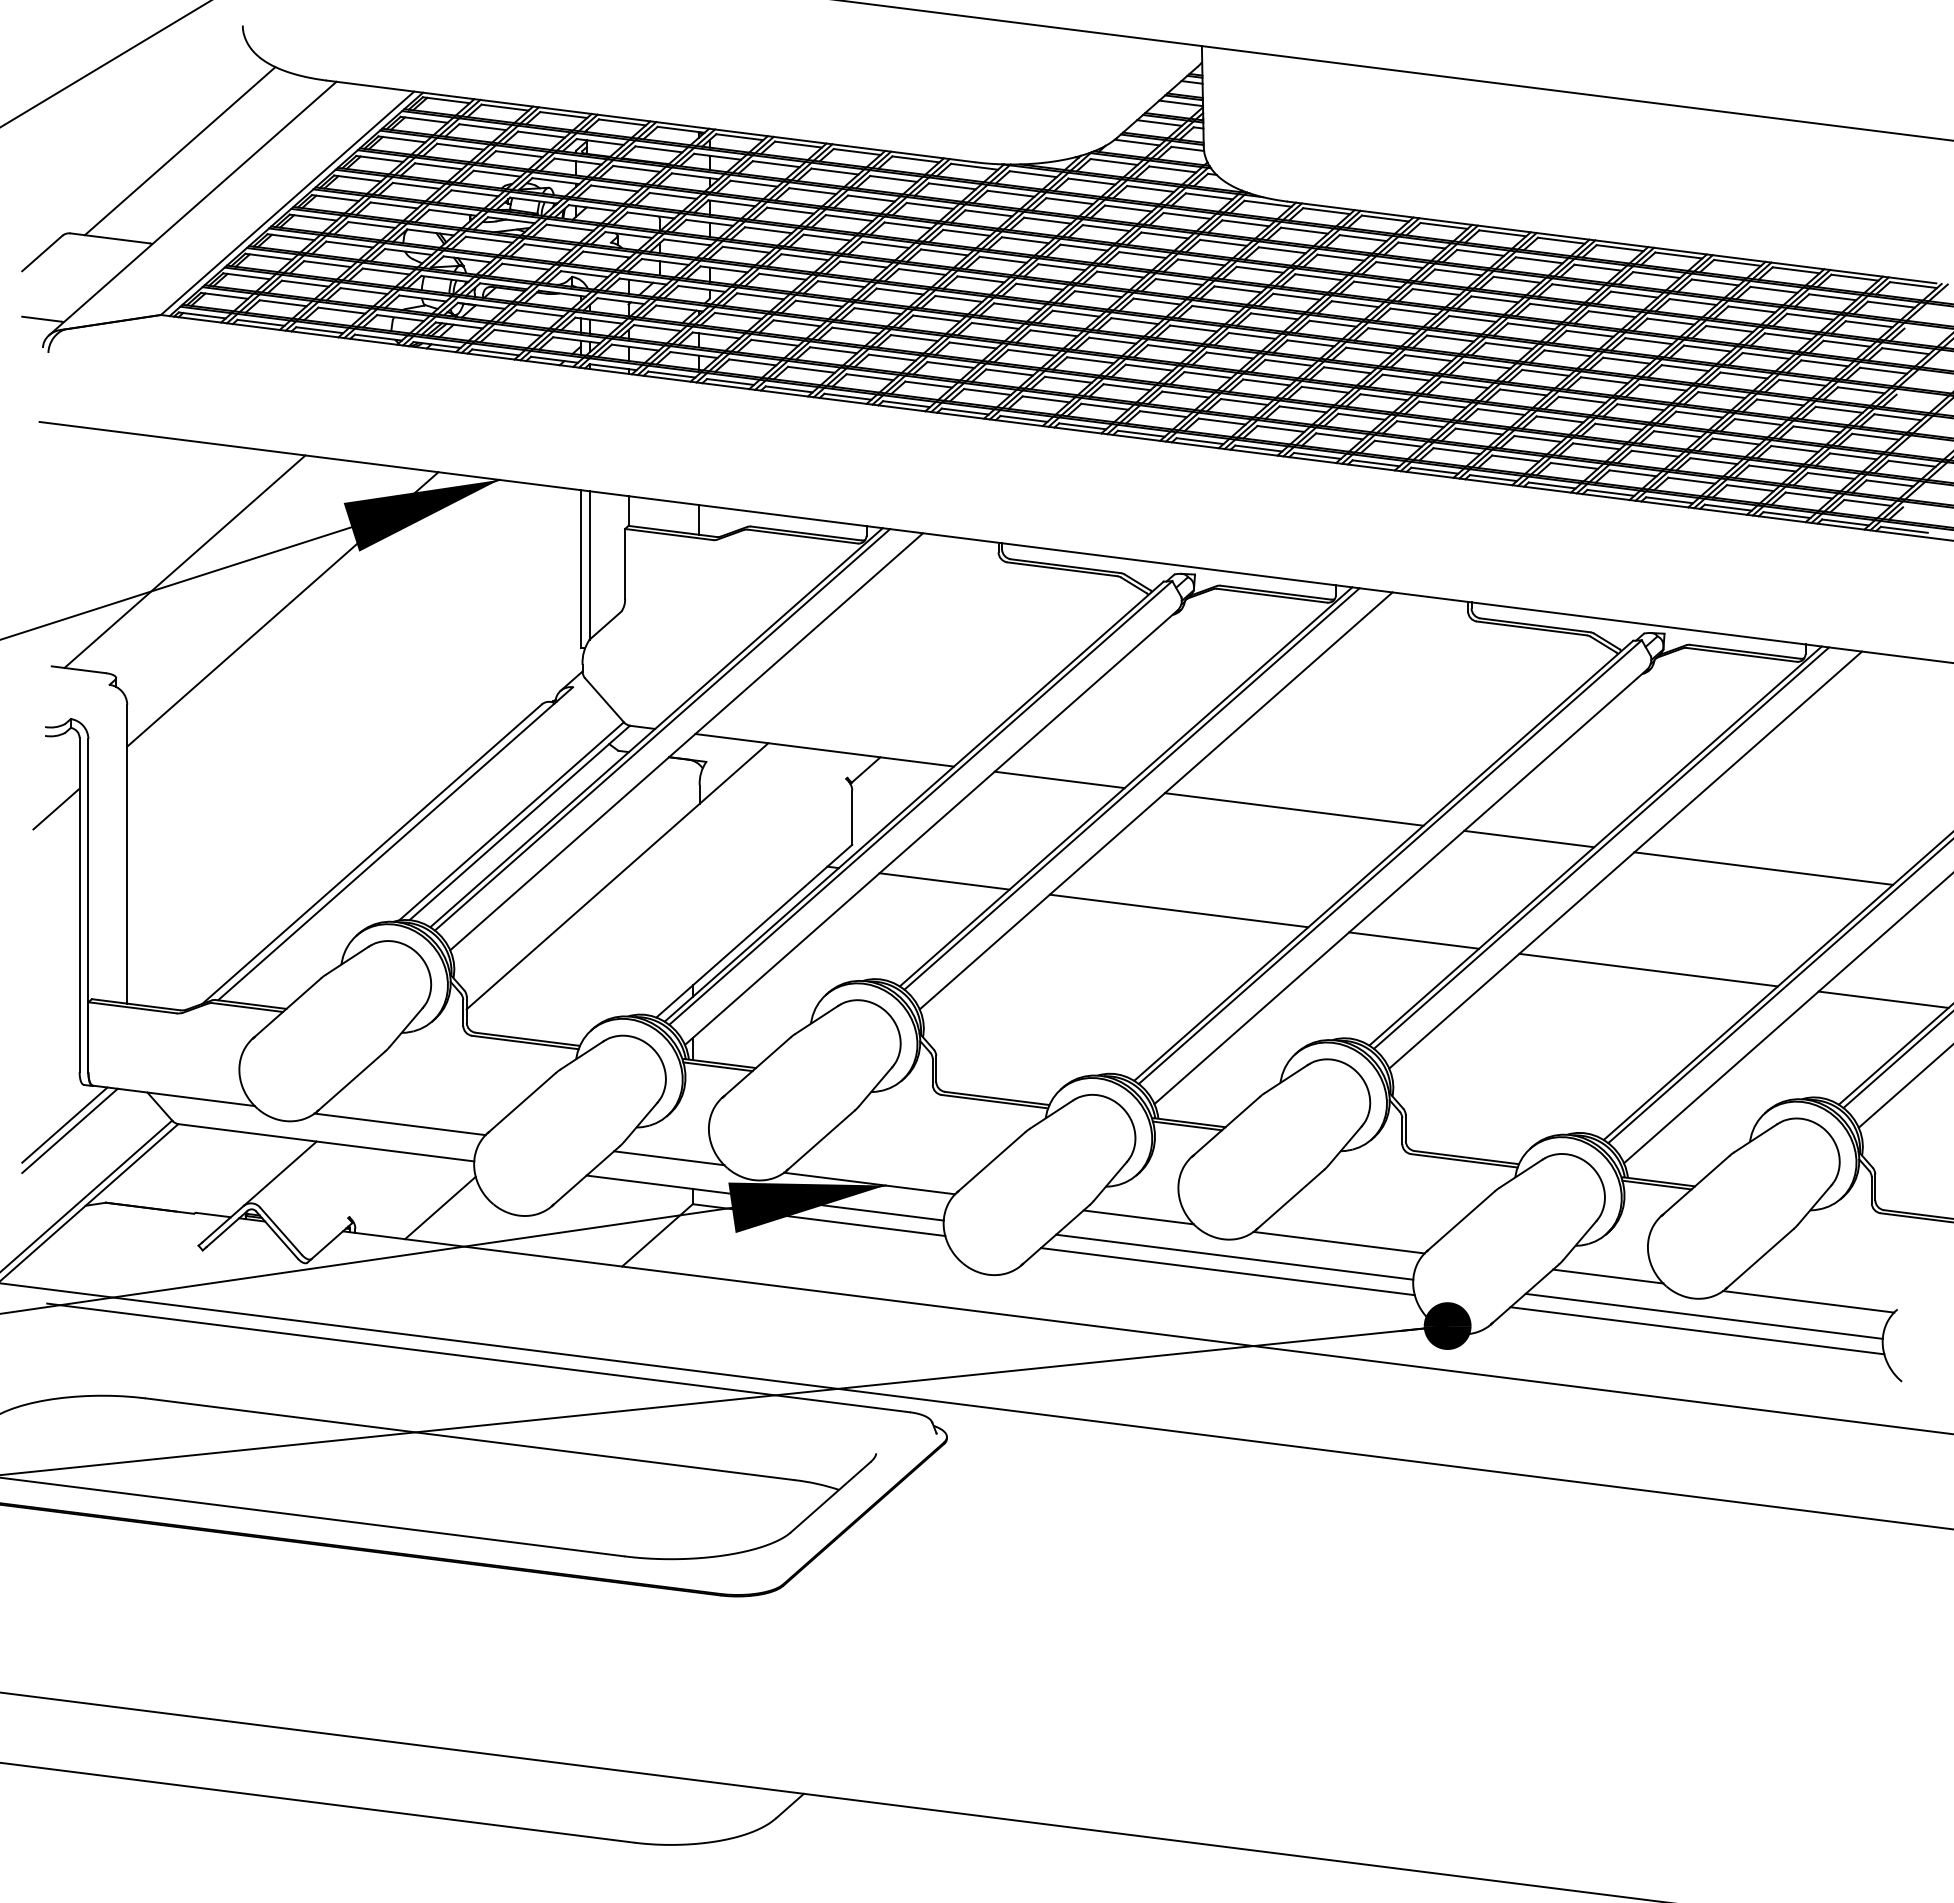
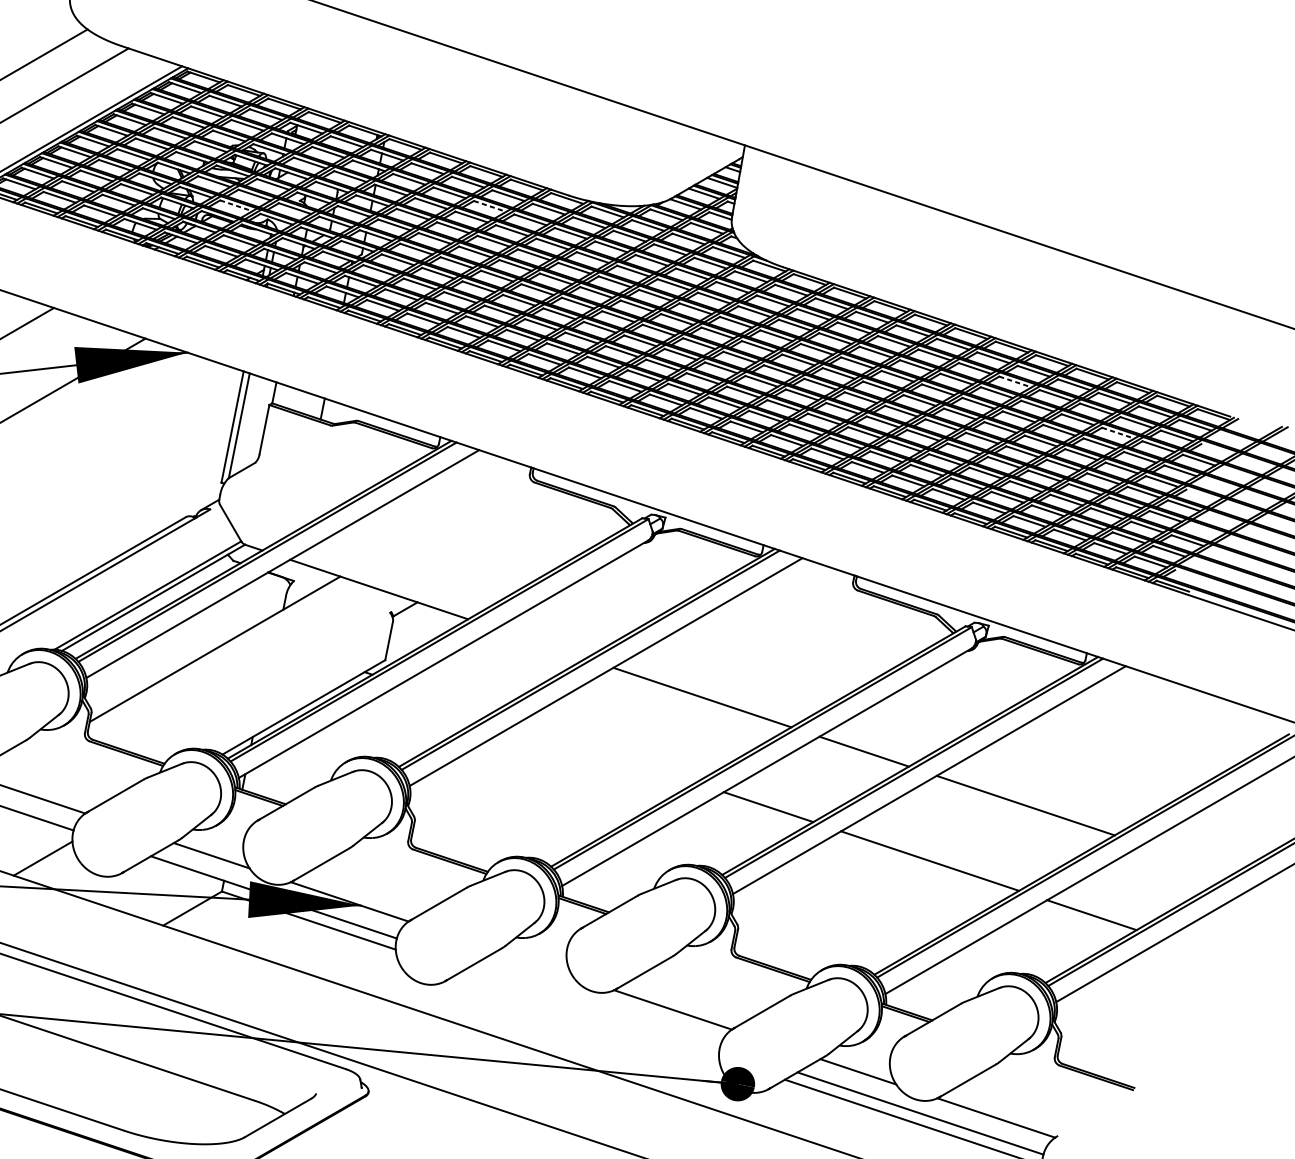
line: (871, 198) -> (490, 206), solid -> dashed
line: (525, 266) -> (236, 205), solid -> dashed
line: (1634, 294) -> (1015, 381), solid -> dashed
line: (1788, 336) -> (1118, 433), solid -> dashed
line: (1059, 779) -> (540, 643), removed
line: (944, 881) -> (445, 699), removed
line: (1178, 910) -> (606, 752), removed
line: (1138, 1217) -> (534, 963), removed
line: (1234, 1256) -> (597, 1004), removed
line: (1227, 1271) -> (590, 1014), removed

